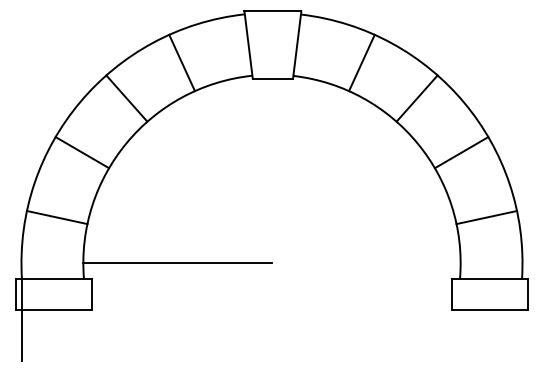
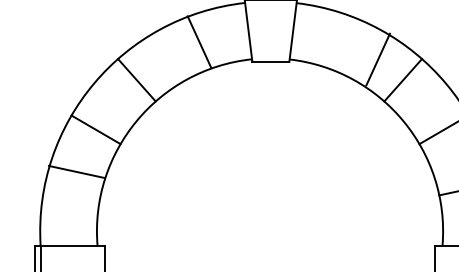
line: (181, 62) -> (198, 41), moved
line: (361, 62) -> (377, 59), moved
line: (57, 217) -> (76, 171), moved
line: (177, 263) -> (183, 231), removed

